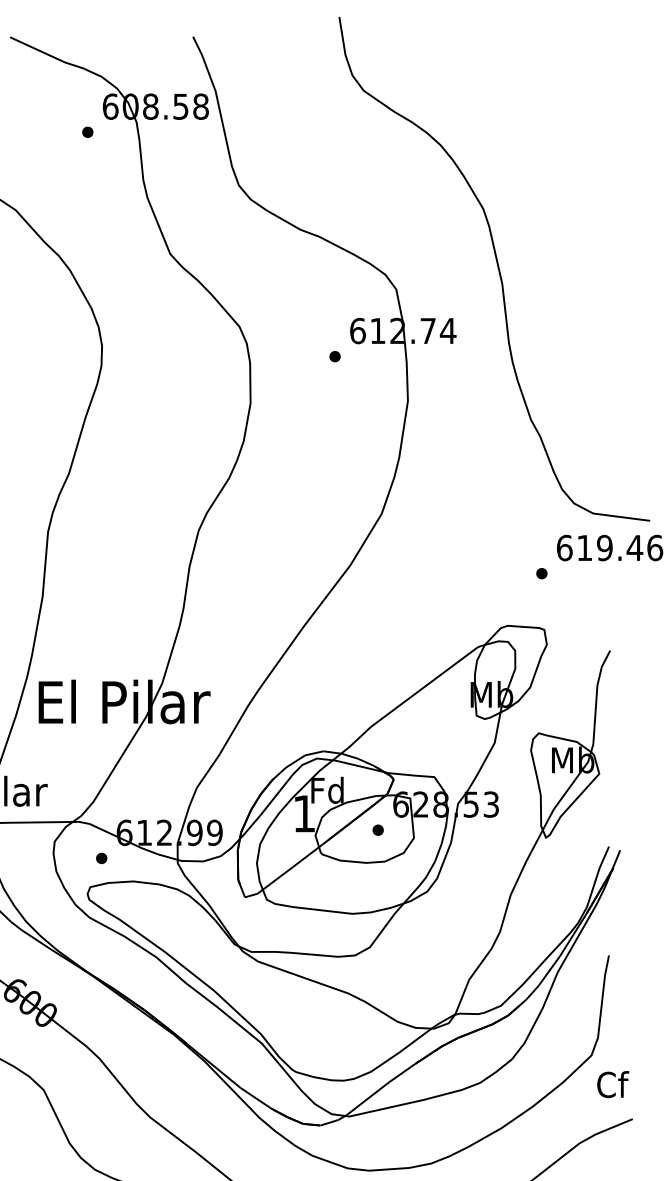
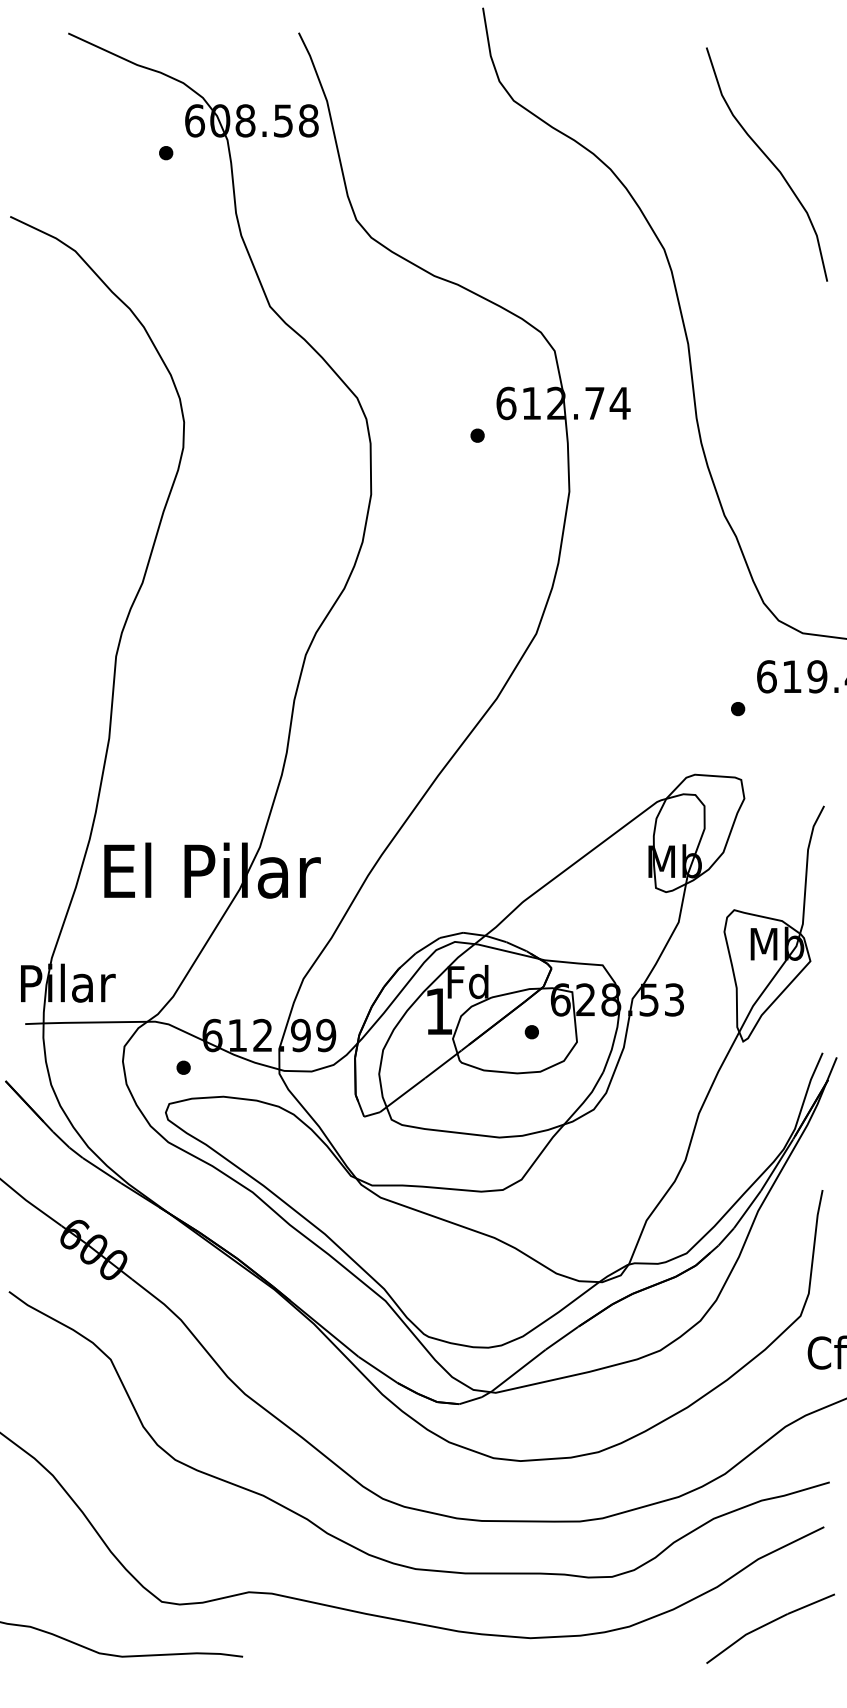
curve: (566, 138) -> (769, 161), added

